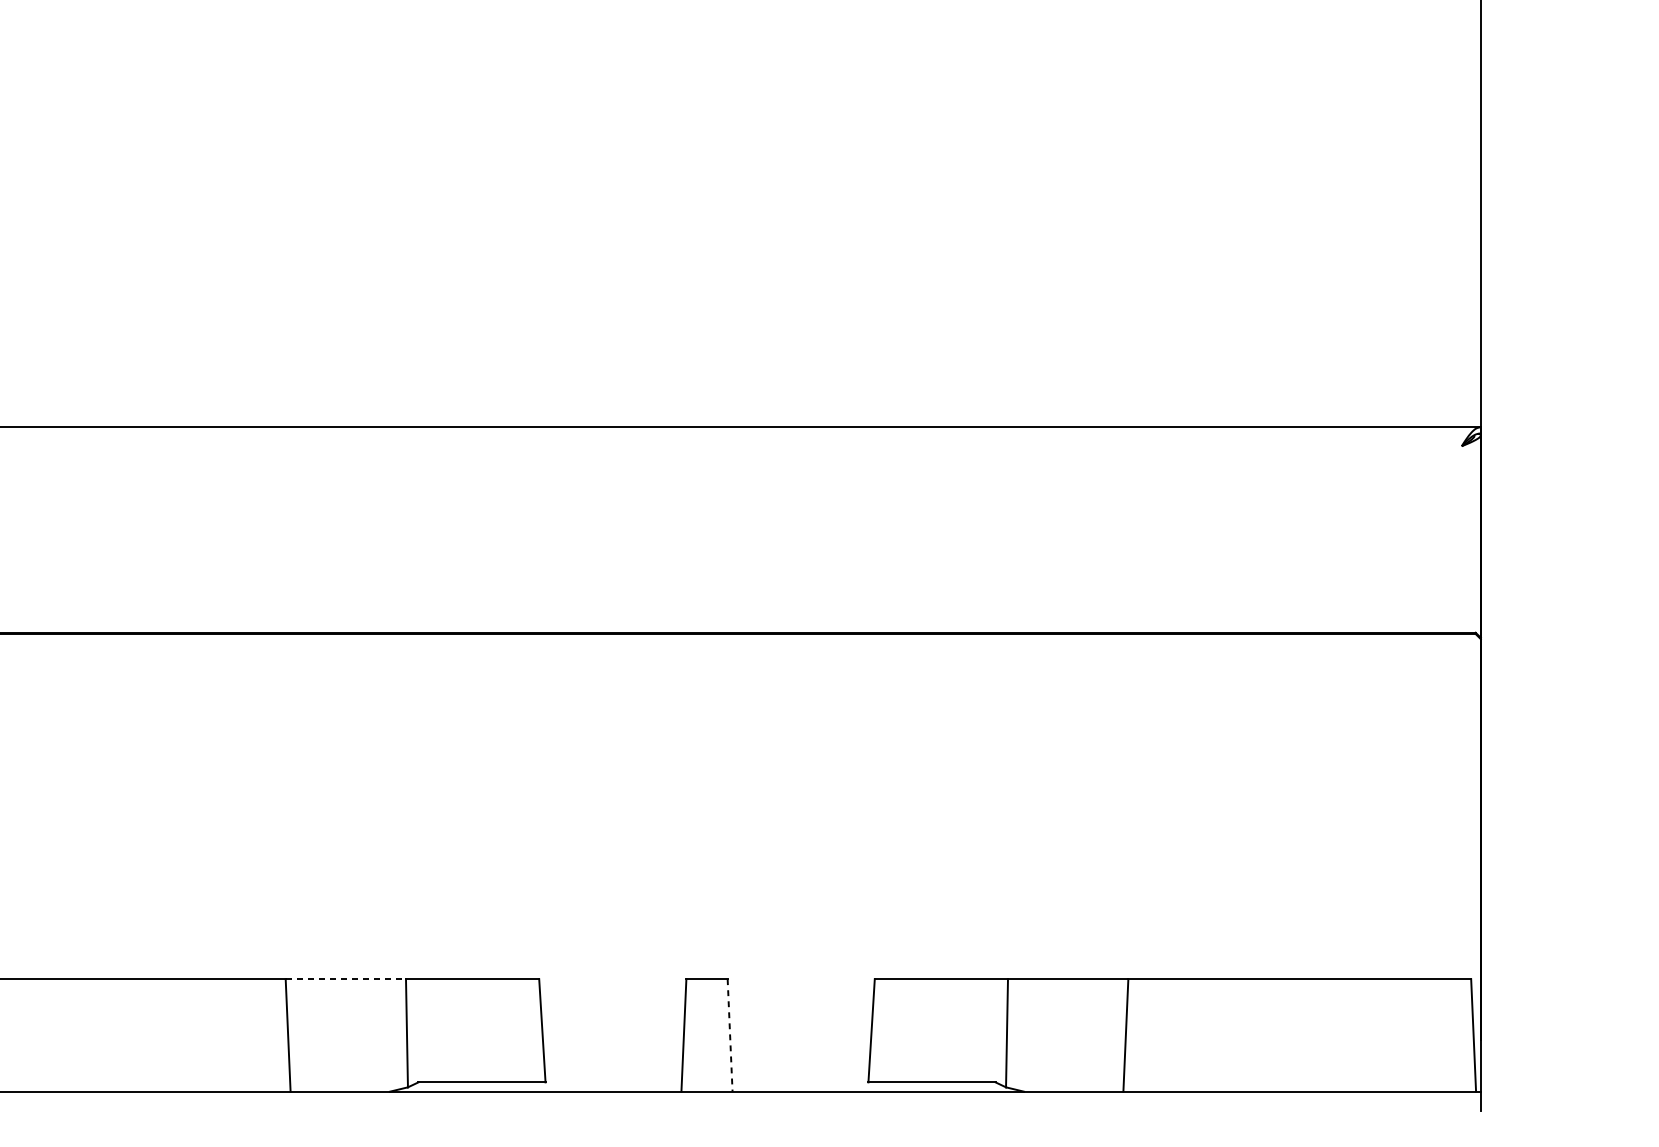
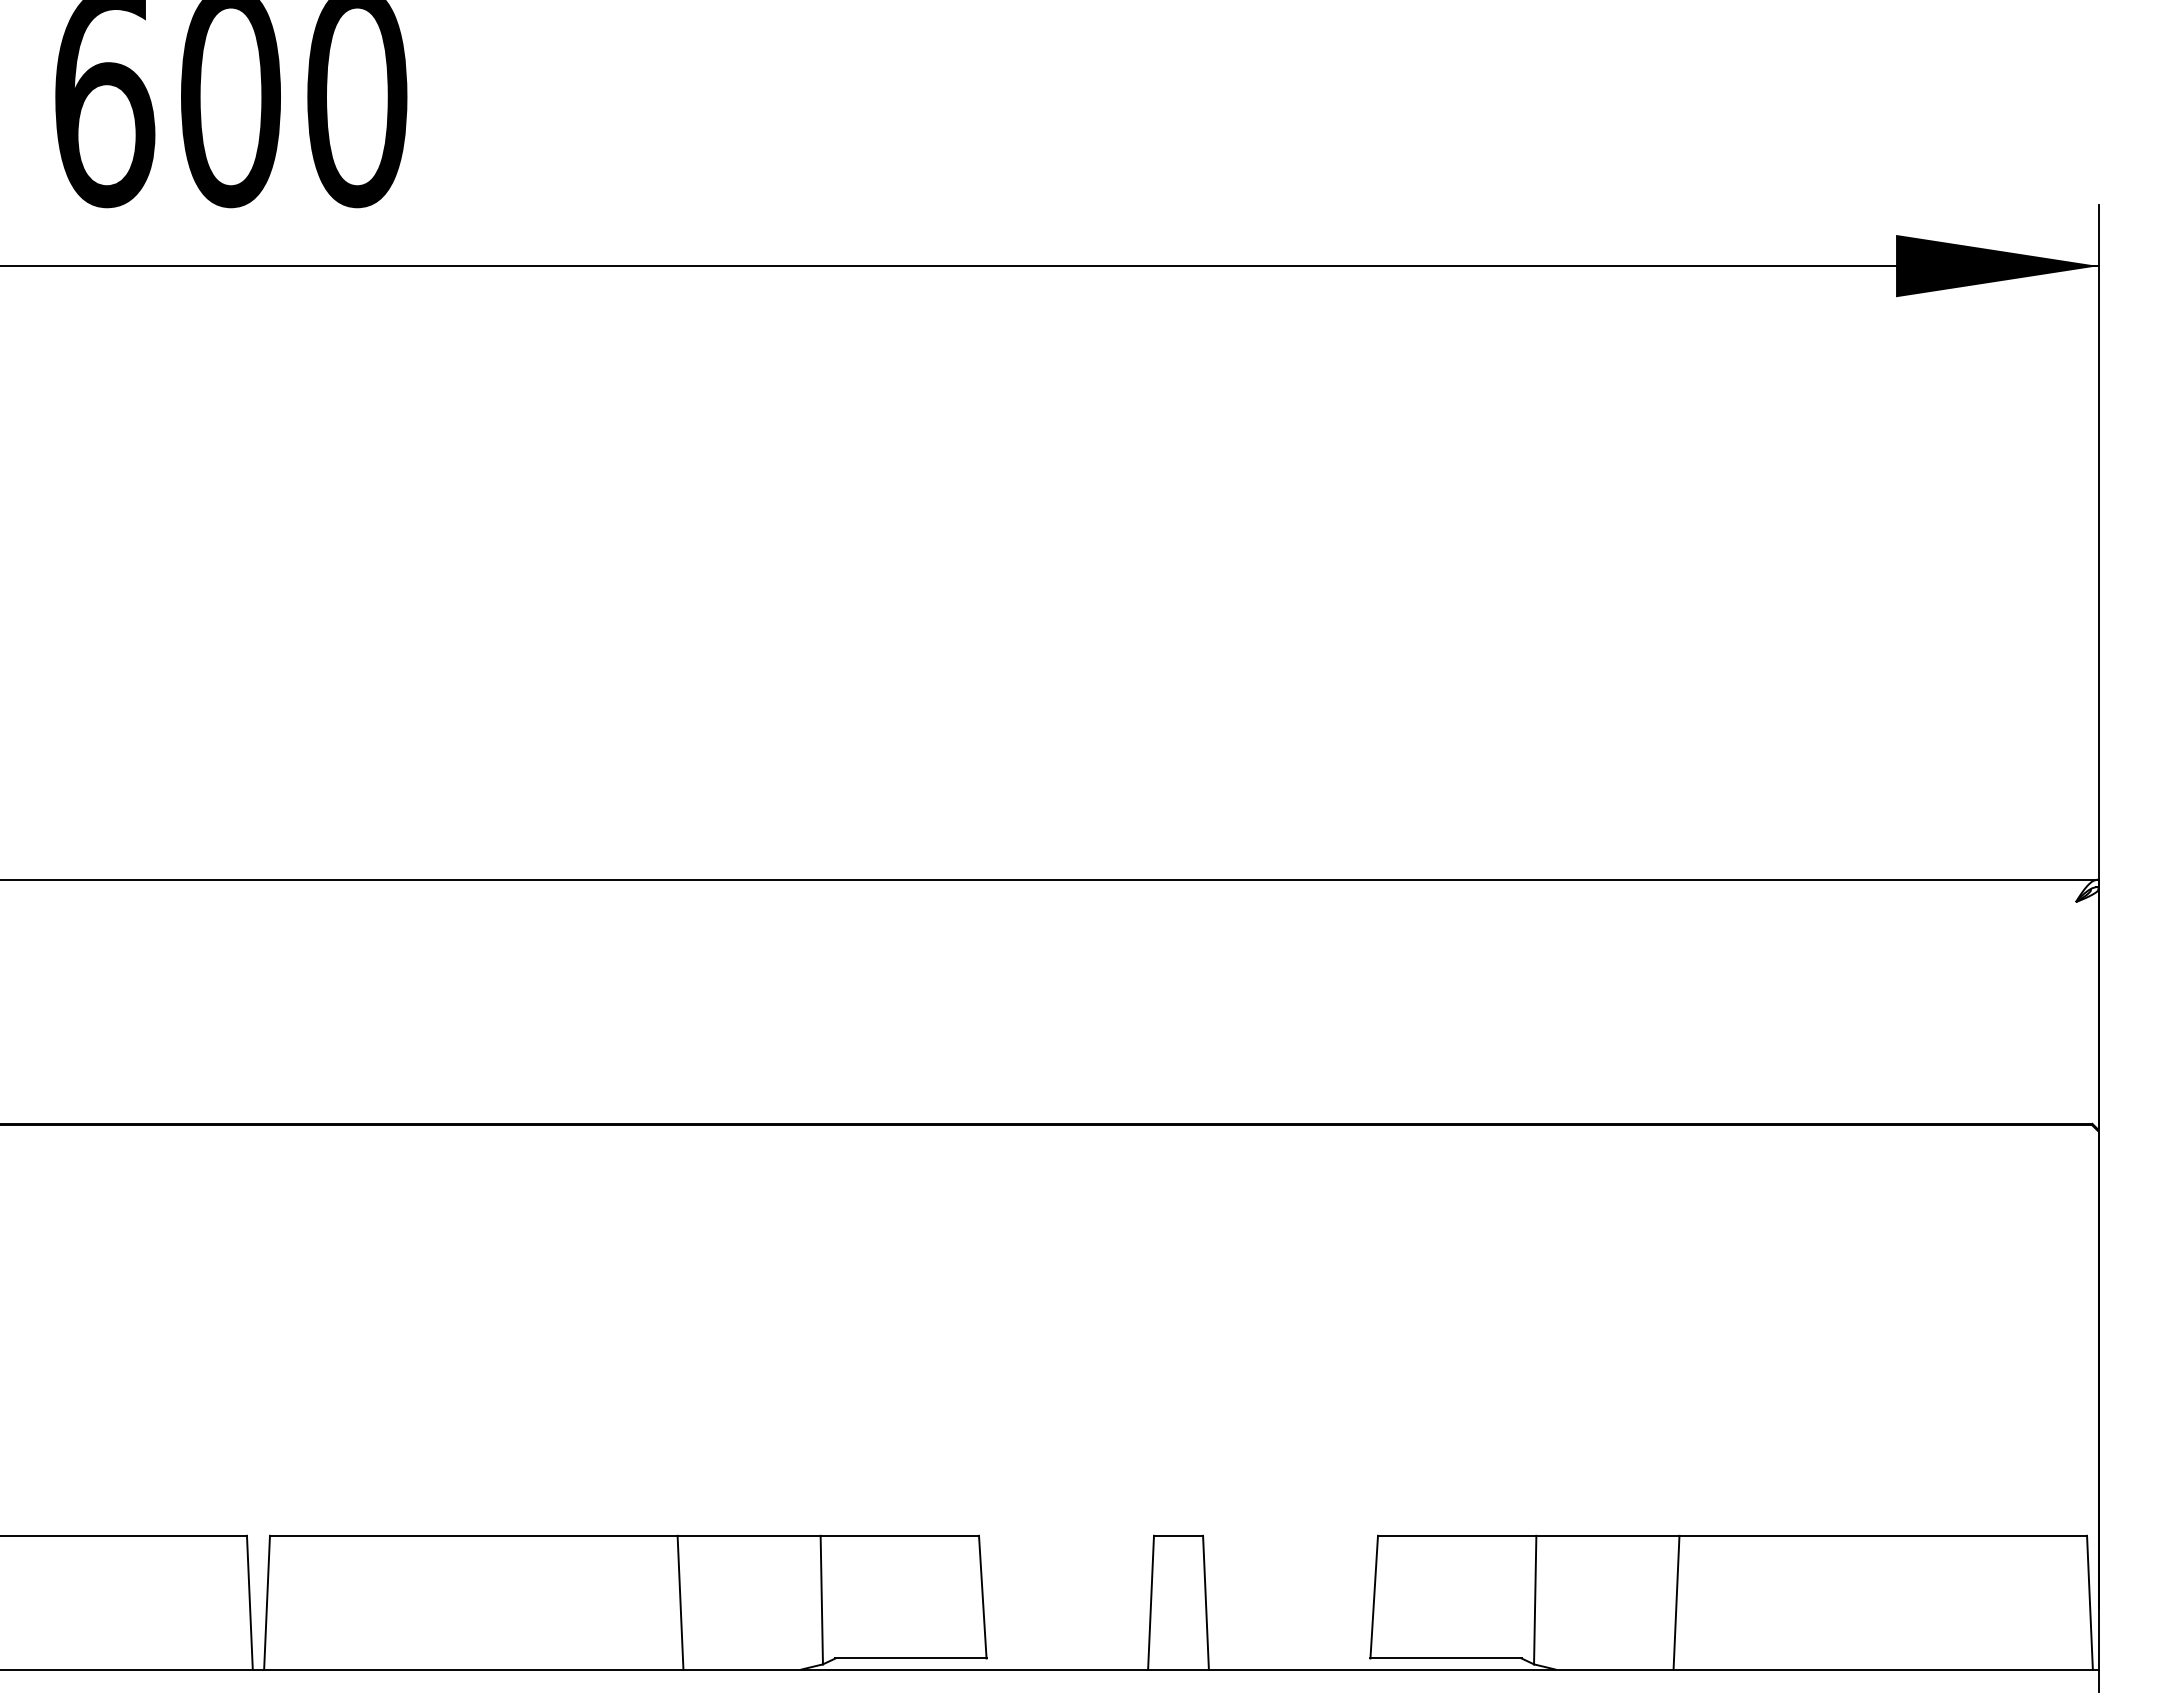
line: (346, 978) -> (749, 1535), dashed -> solid
line: (729, 1035) -> (1205, 1602), dashed -> solid

